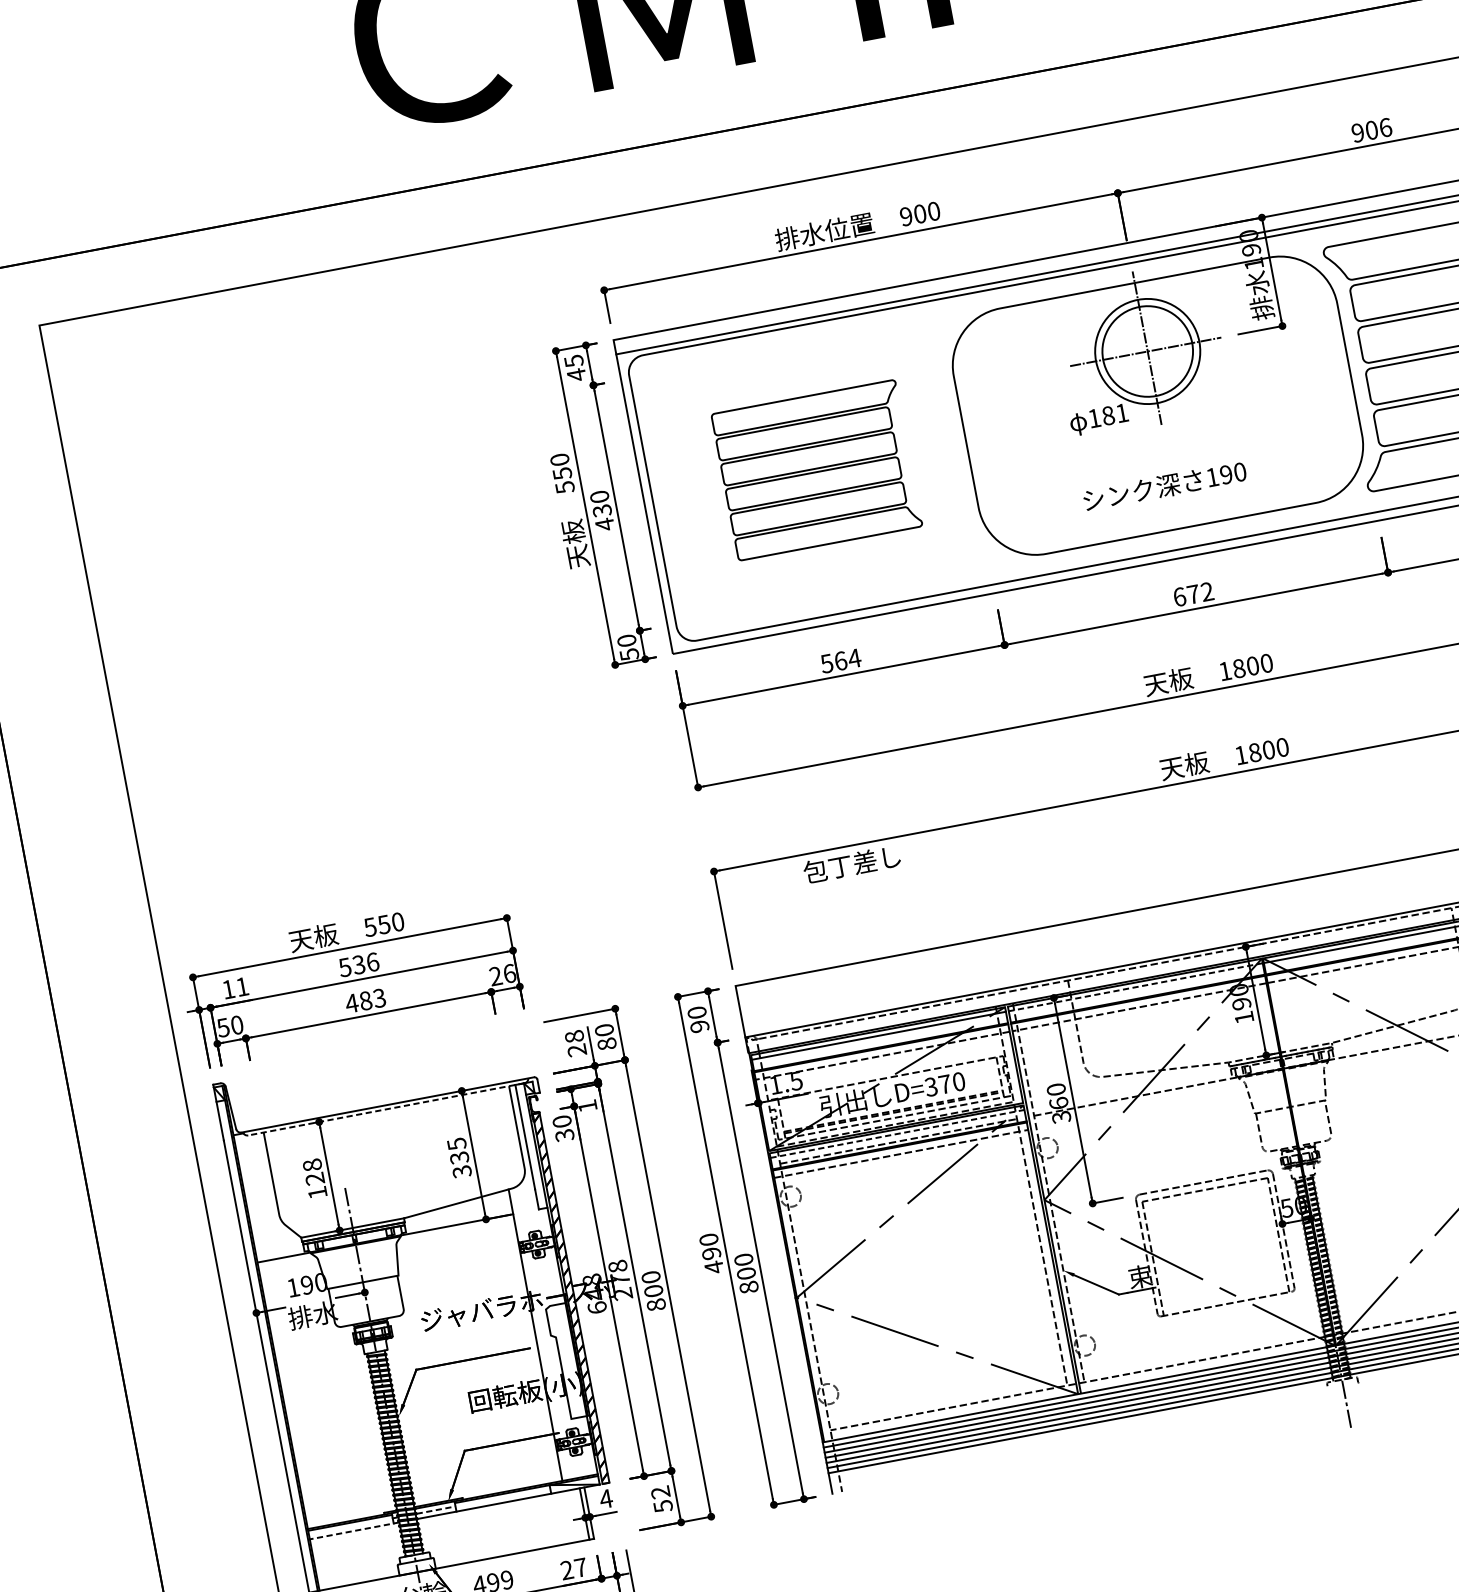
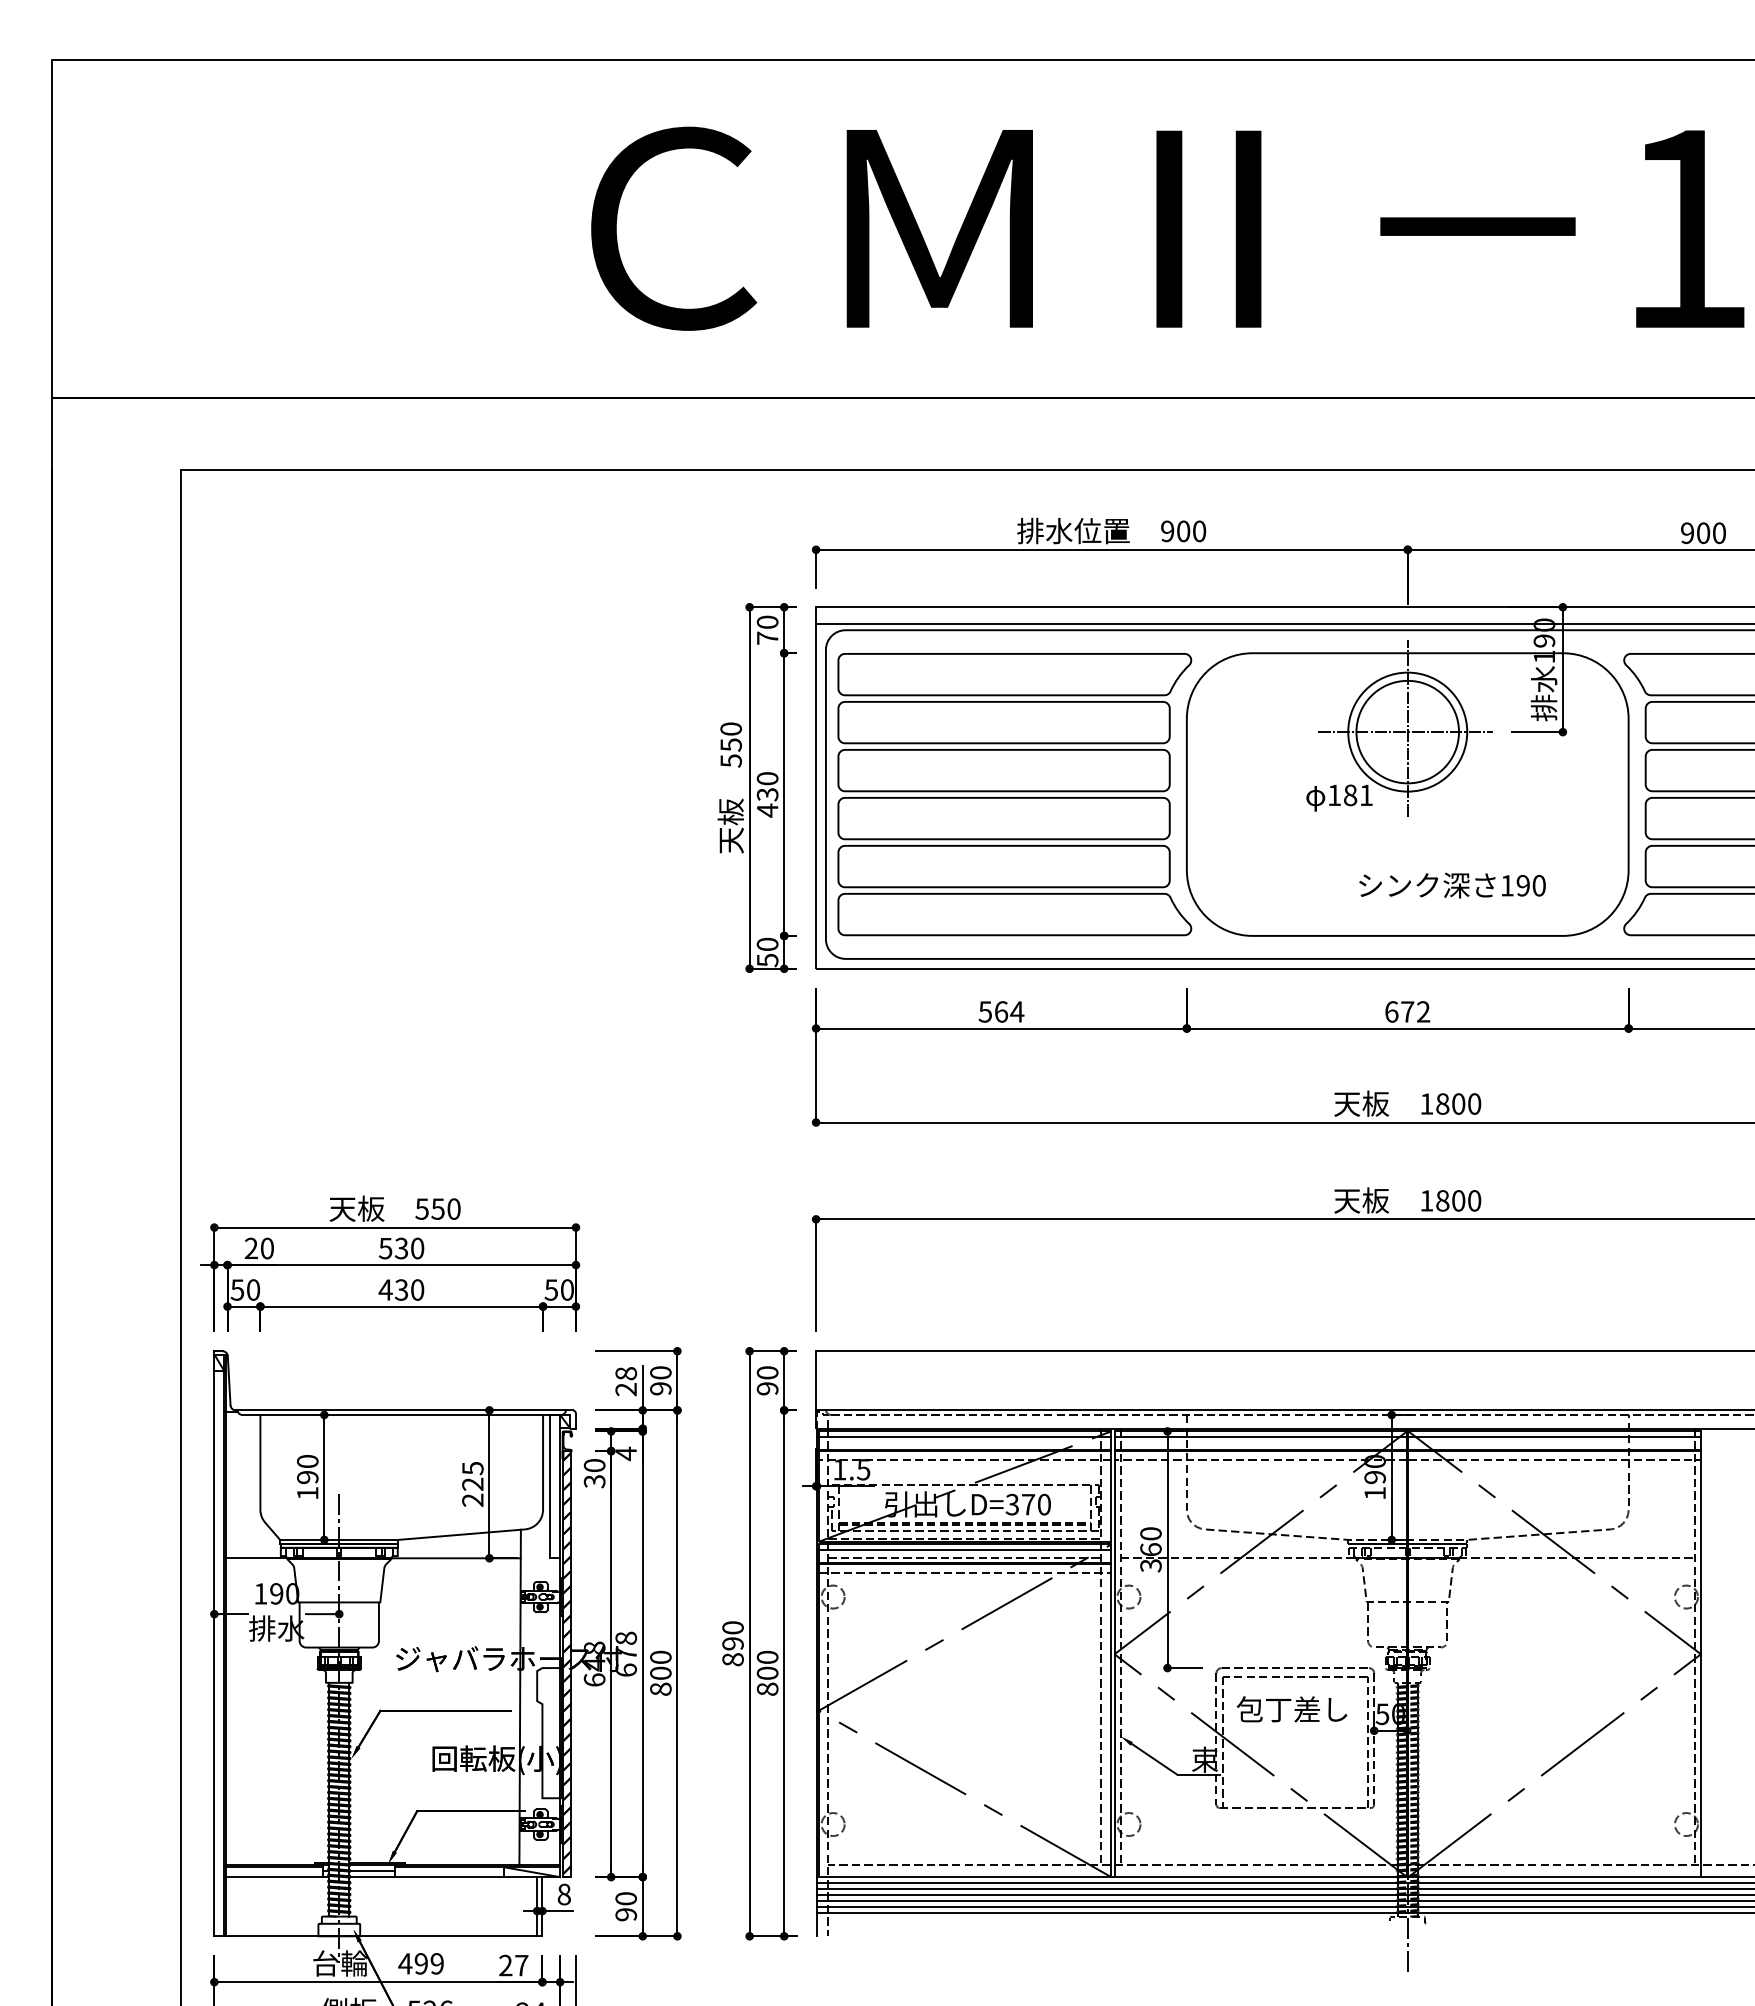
text: (1385, 127) -> (1719, 532), 906 -> 900
text: (575, 368) -> (767, 630), 45 -> 70
part: (816, 470) -> (1014, 794), size x1.67
text: (1164, 486) -> (1452, 885), moved
text: (851, 864) -> (1291, 1709), moved
text: (372, 962) -> (417, 1248), 536 -> 530
text: (502, 974) -> (559, 1289), 26 -> 50
line: (1135, 987) -> (1260, 1436), dashed -> solid
text: (234, 988) -> (258, 1248), 11 -> 20
text: (372, 999) -> (409, 1289), 483 -> 430
text: (606, 1043) -> (660, 1388), 80 -> 90
text: (586, 1106) -> (625, 1453), 1 -> 4
line: (386, 1108) -> (401, 1414), dashed -> solid
line: (897, 1133) -> (965, 1549), dashed -> solid
text: (460, 1165) -> (472, 1492), 335 -> 225
text: (313, 1172) -> (307, 1469), 128 -> 190
text: (713, 1267) -> (732, 1659), 490 -> 890
text: (623, 1293) -> (626, 1669), 278 -> 678
text: (606, 1498) -> (564, 1894), 4 -> 8
text: (662, 1499) -> (626, 1906), 52 -> 90
line: (436, 1510) -> (373, 1871), dashed -> solid
line: (354, 1531) -> (277, 1877), dashed -> solid

